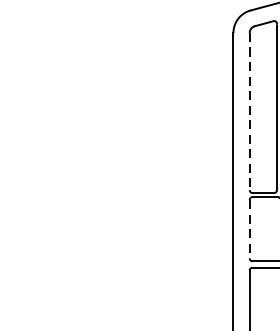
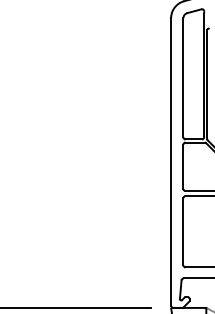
line: (249, 111) -> (183, 77), dashed -> solid
line: (249, 230) -> (183, 167), dashed -> solid

